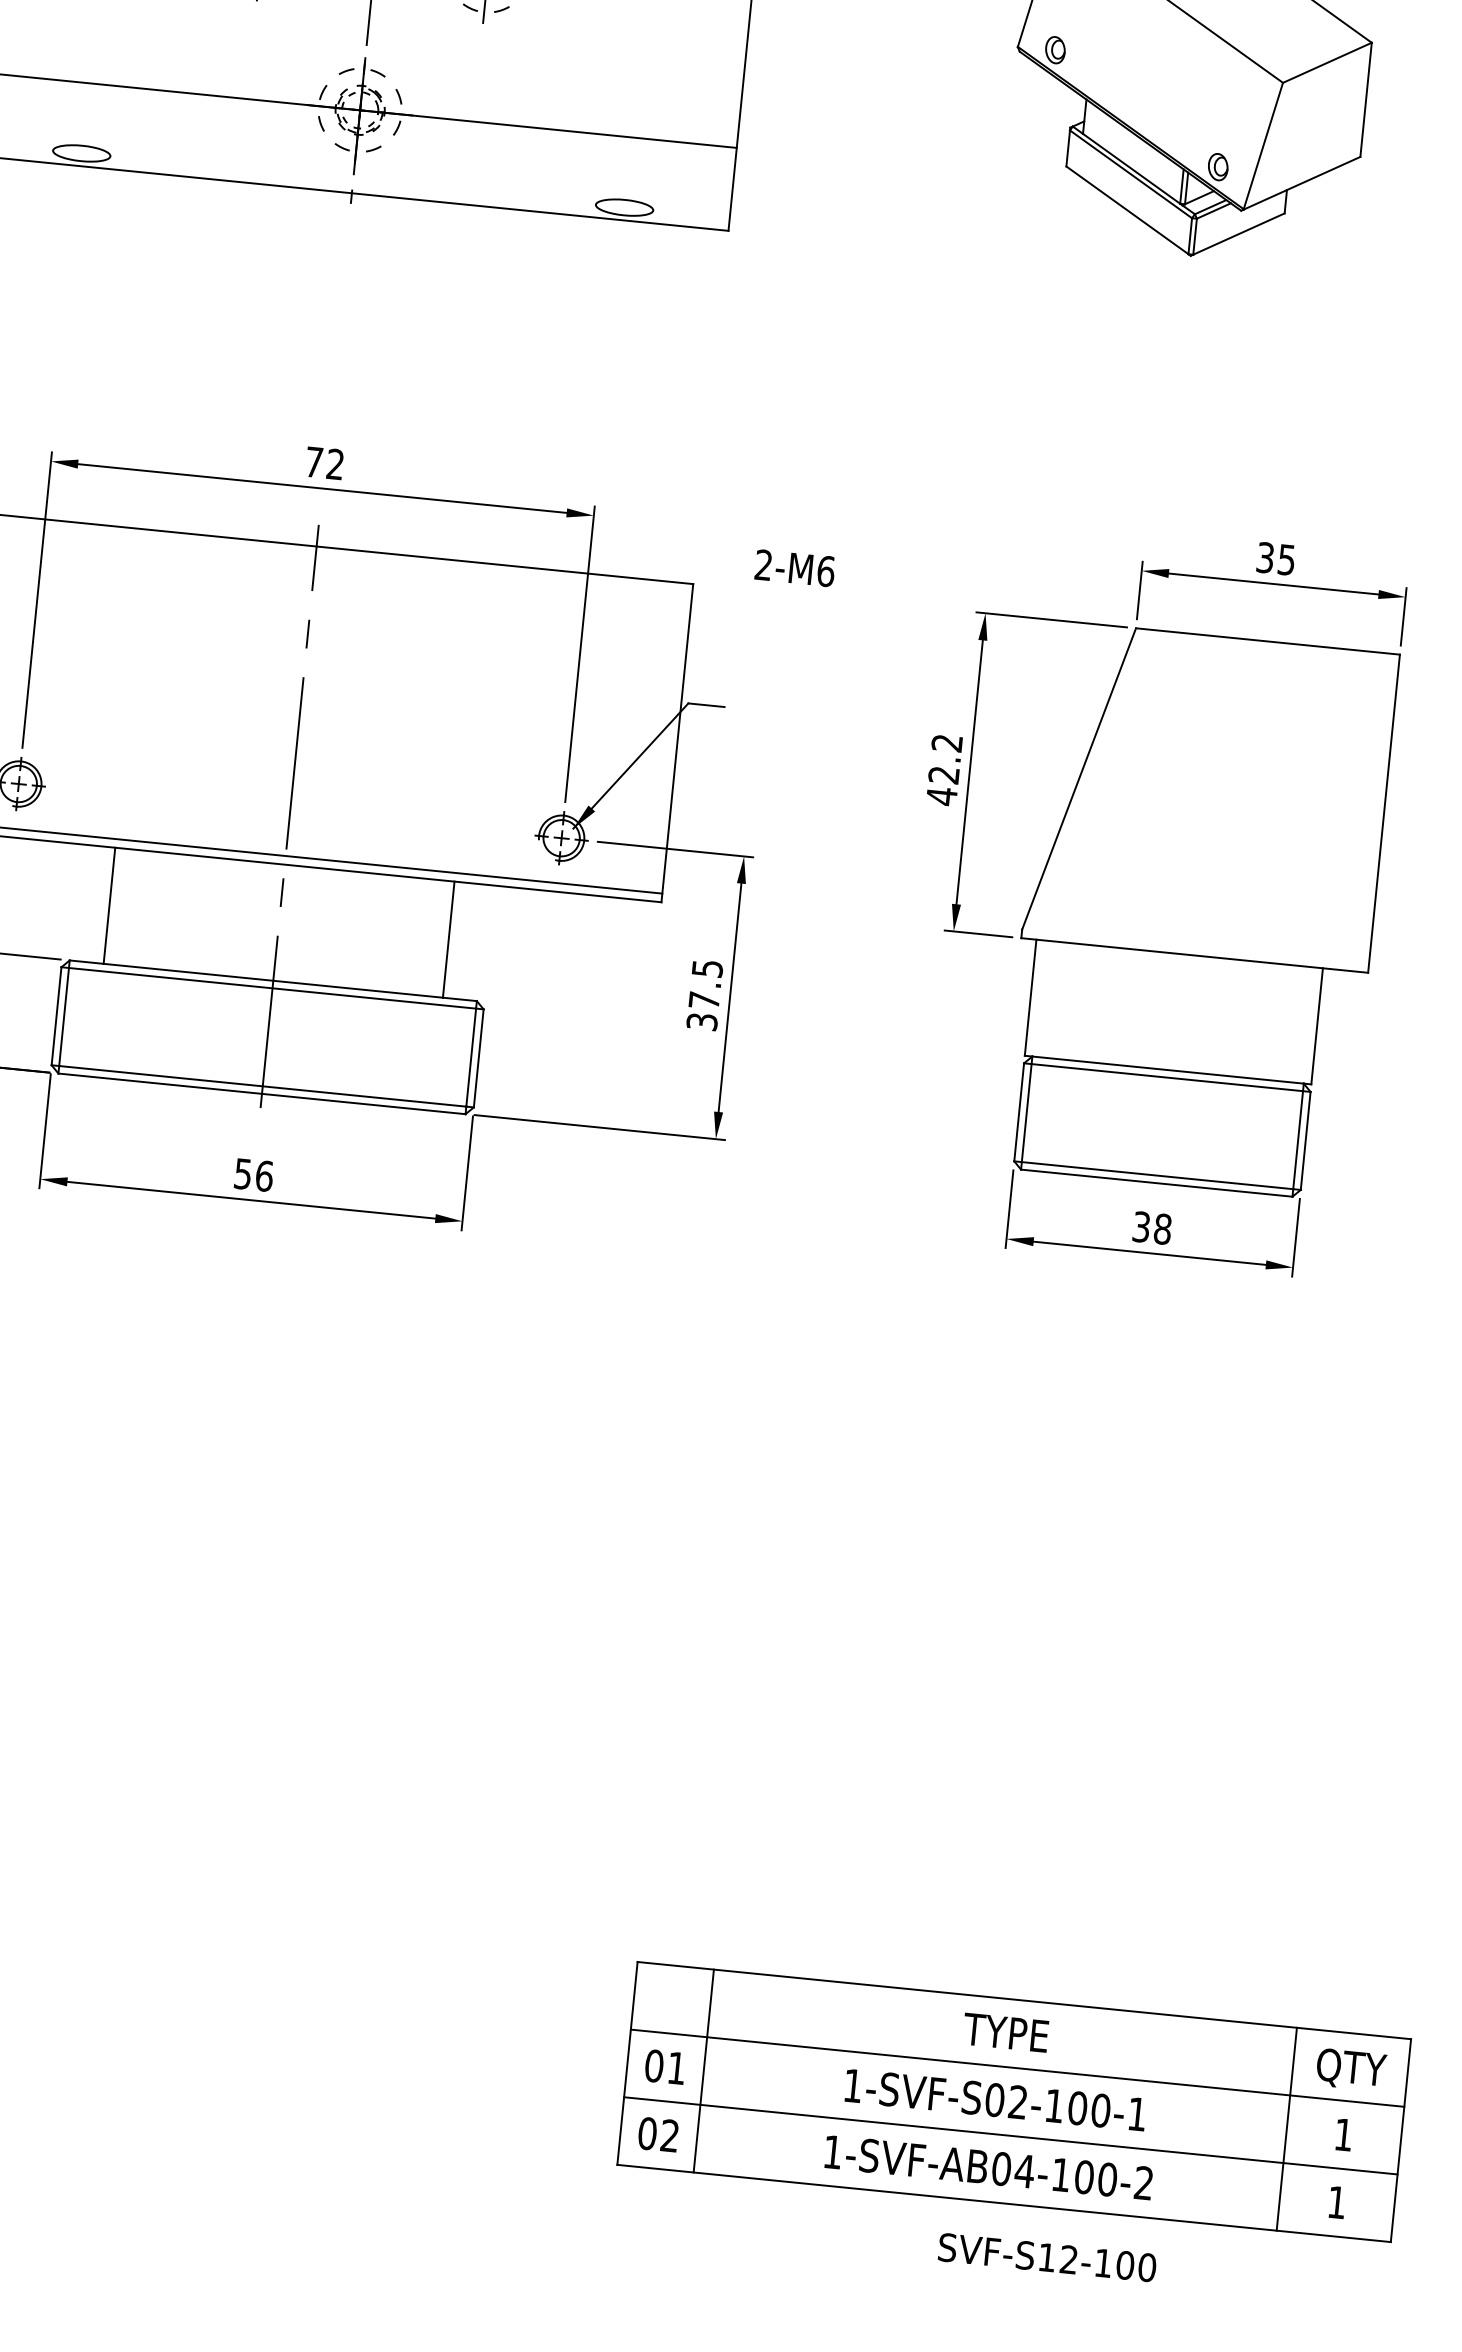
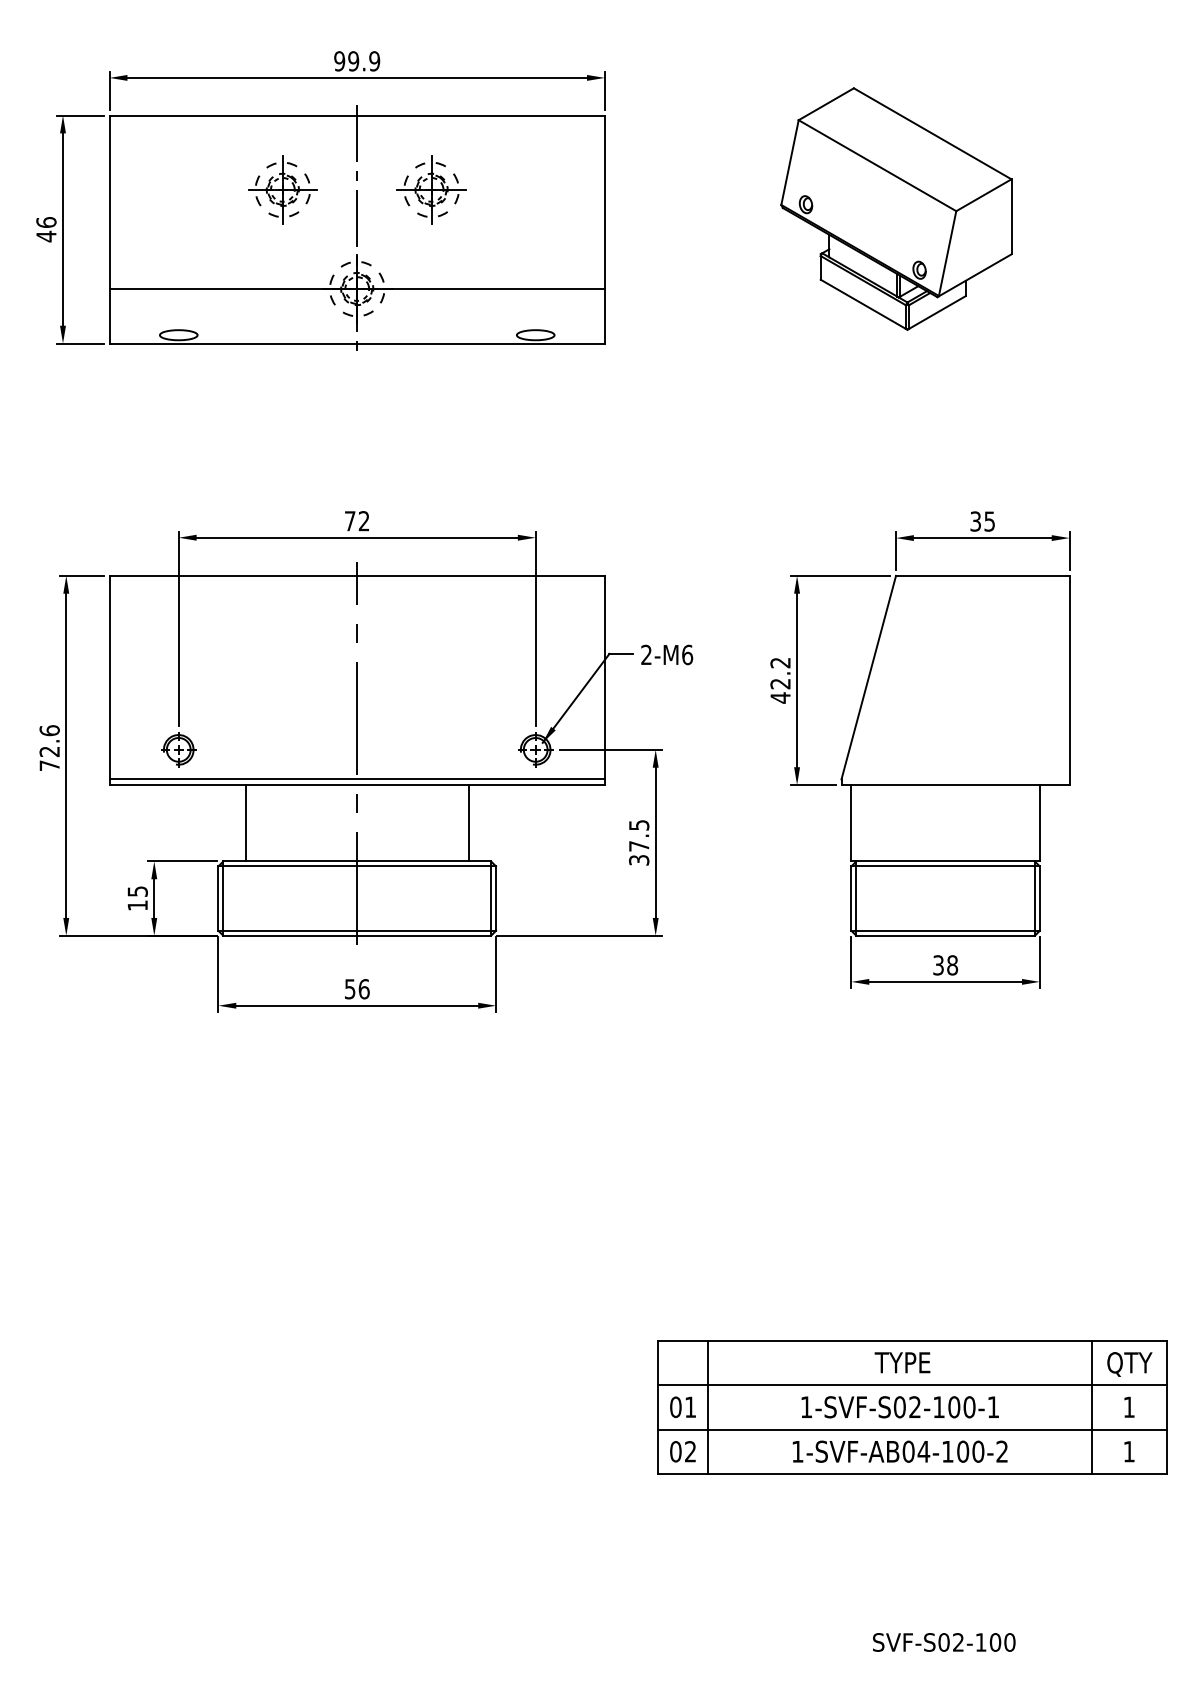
text: (795, 567) -> (667, 654), moved
part: (1014, 2102) -> (912, 1407), moved
text: (1046, 2257) -> (943, 1642), SVF-S12-100 -> SVF-S02-100

